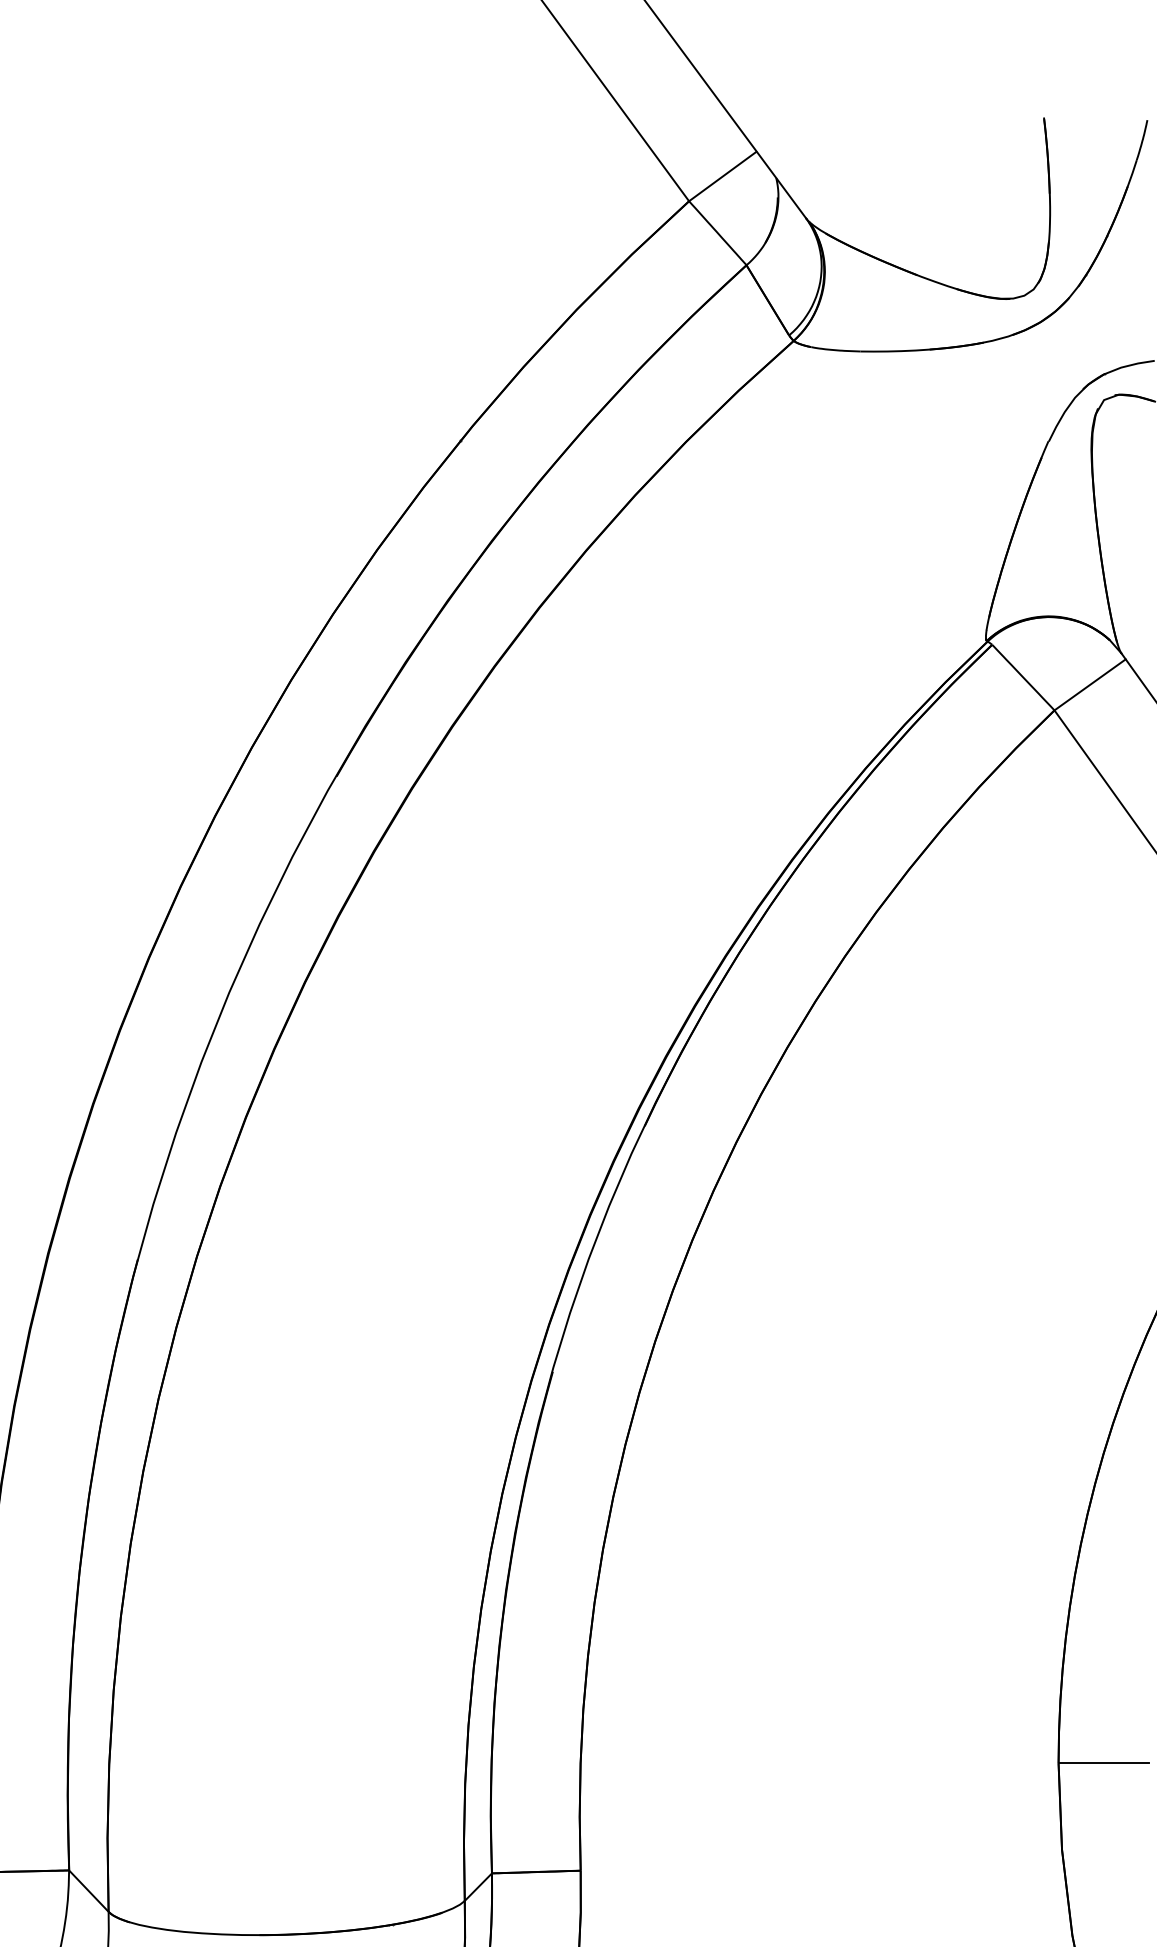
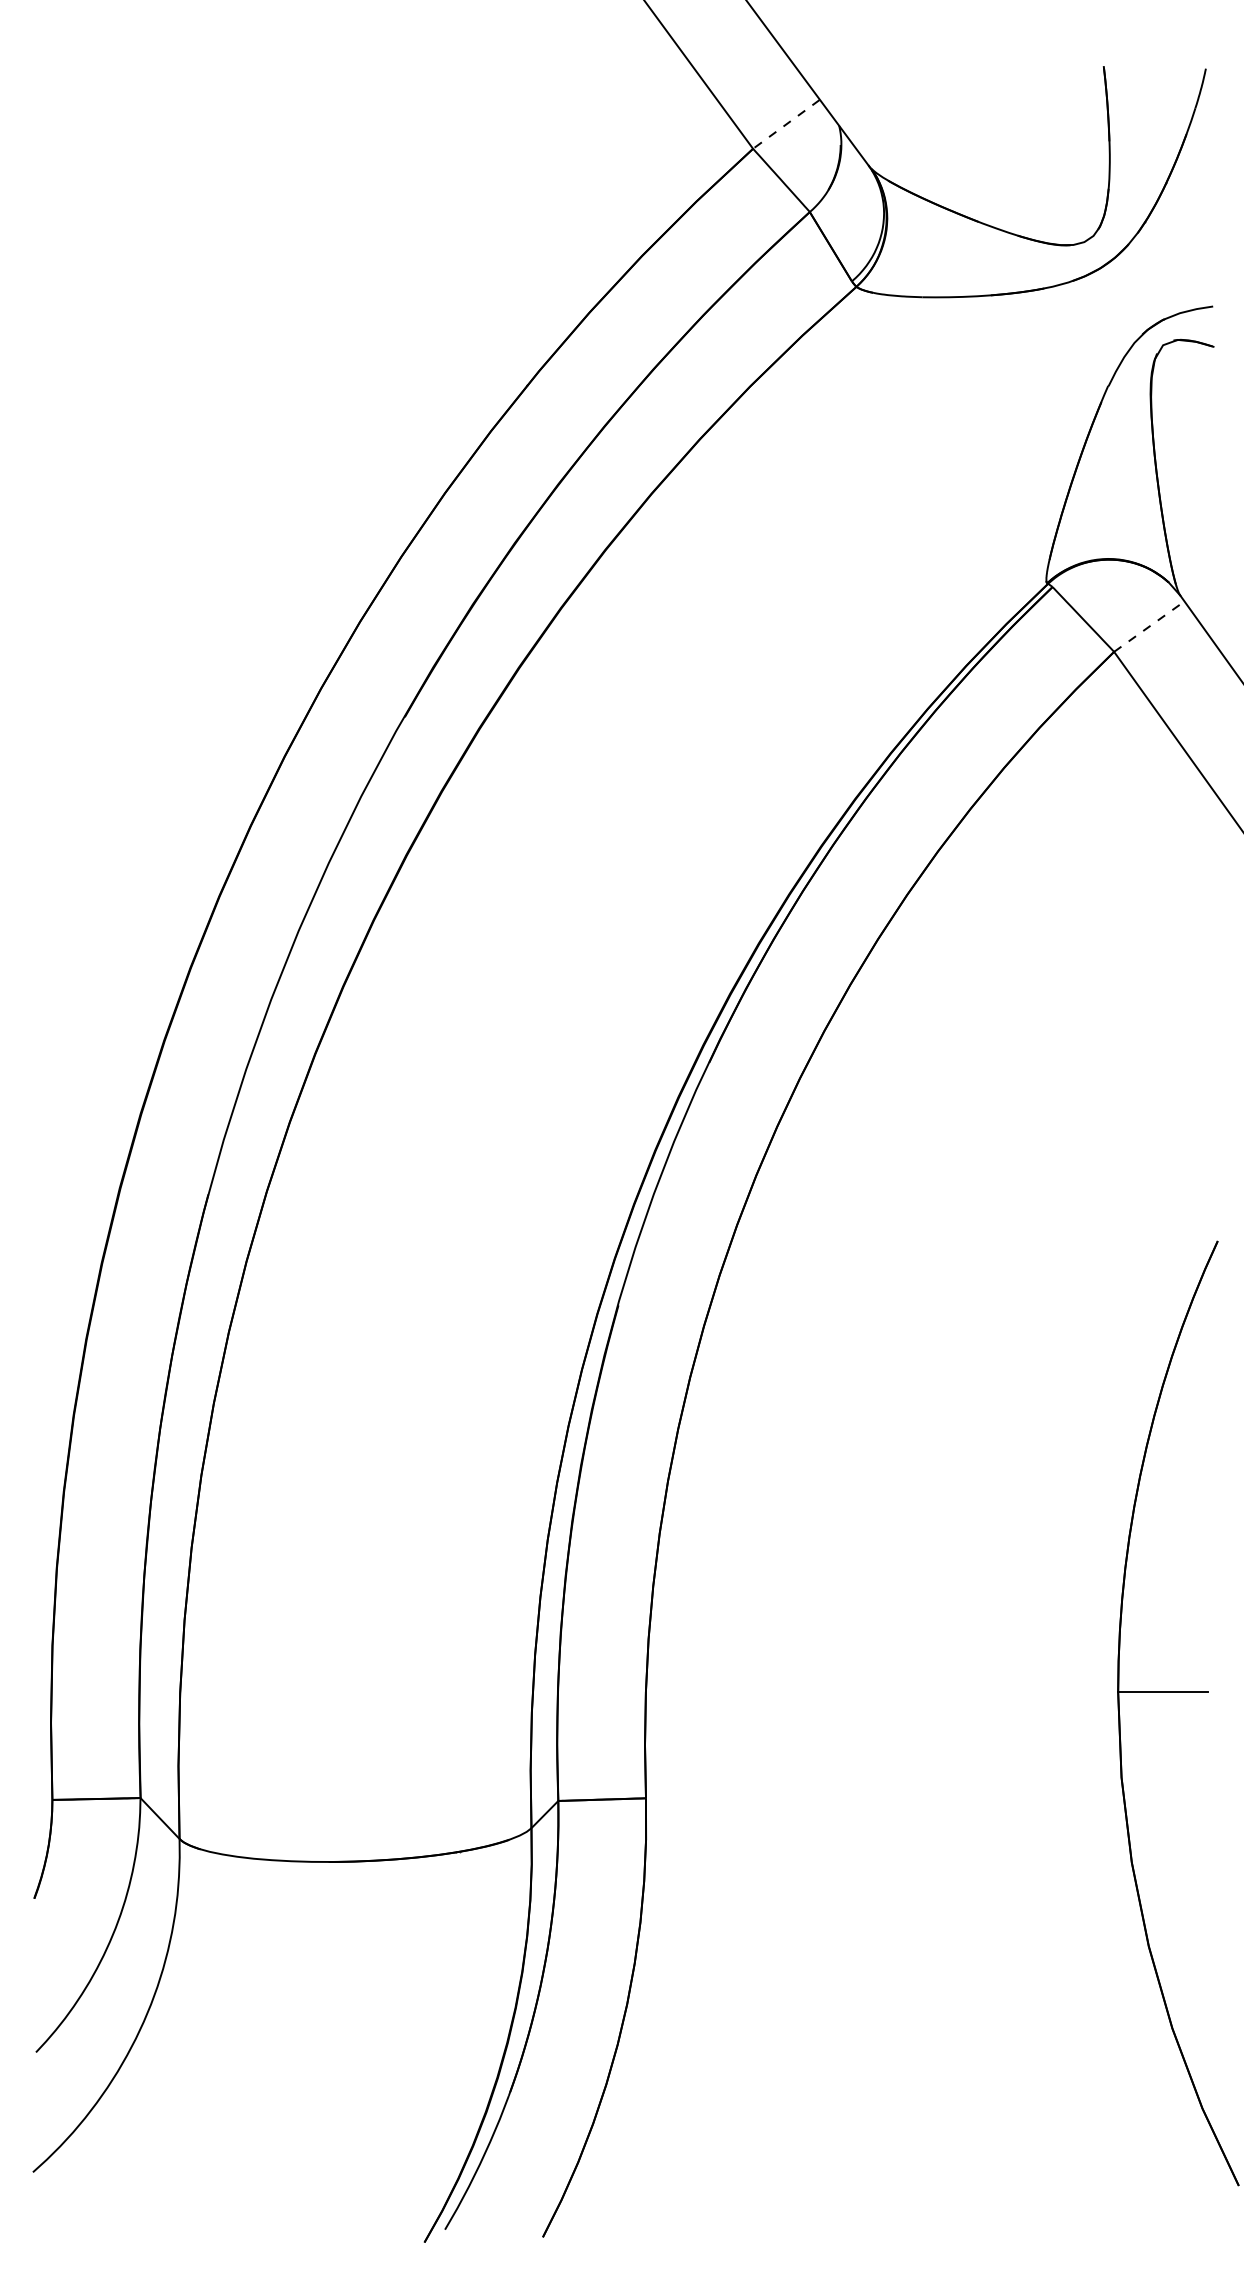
line: (721, 176) -> (785, 124), solid -> dashed
line: (1090, 684) -> (1149, 626), solid -> dashed

